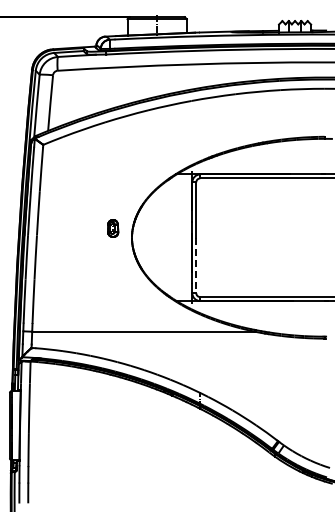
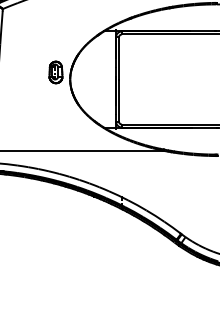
part: (112, 228) -> (55, 72), size x1.67
line: (196, 265) -> (119, 100), dashed -> solid

